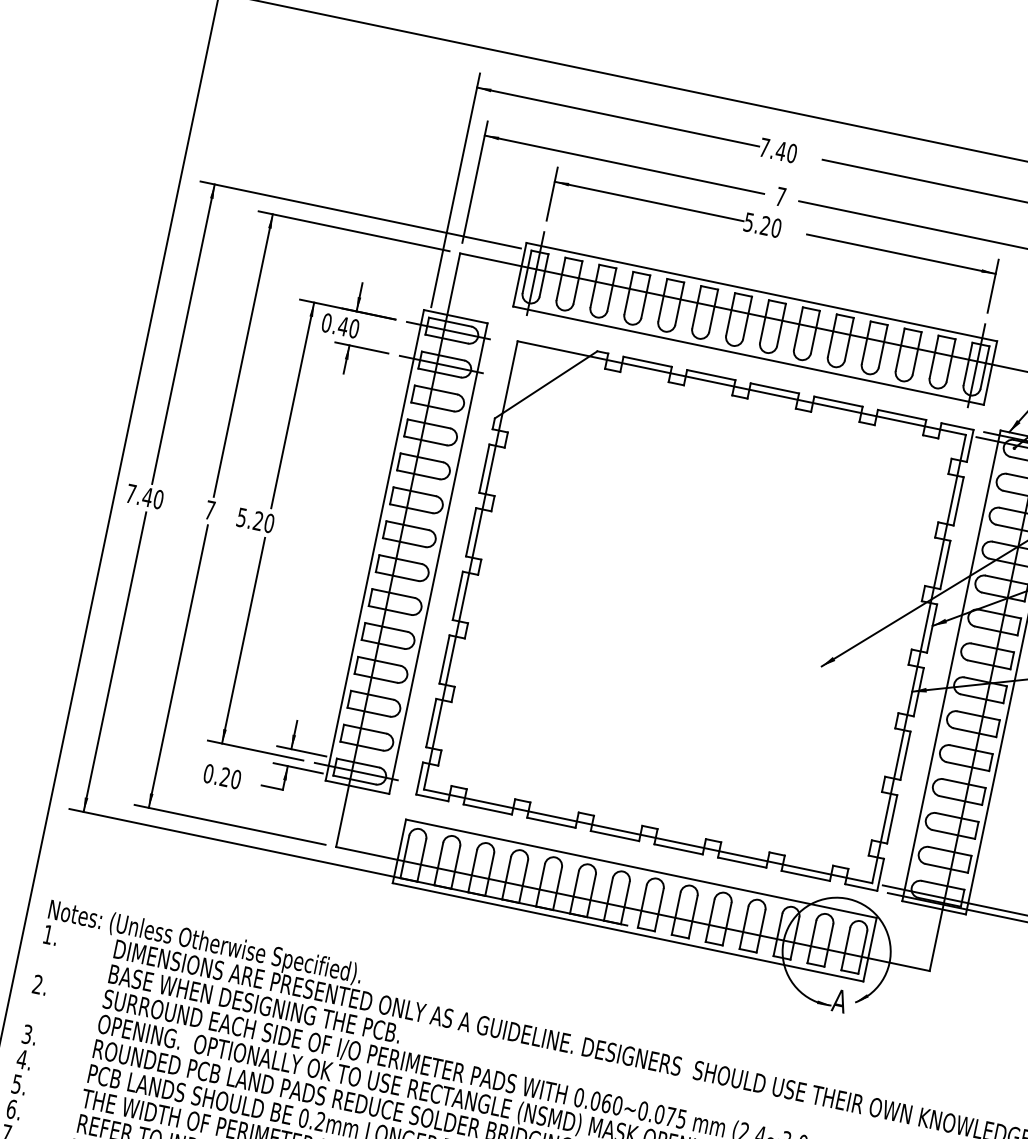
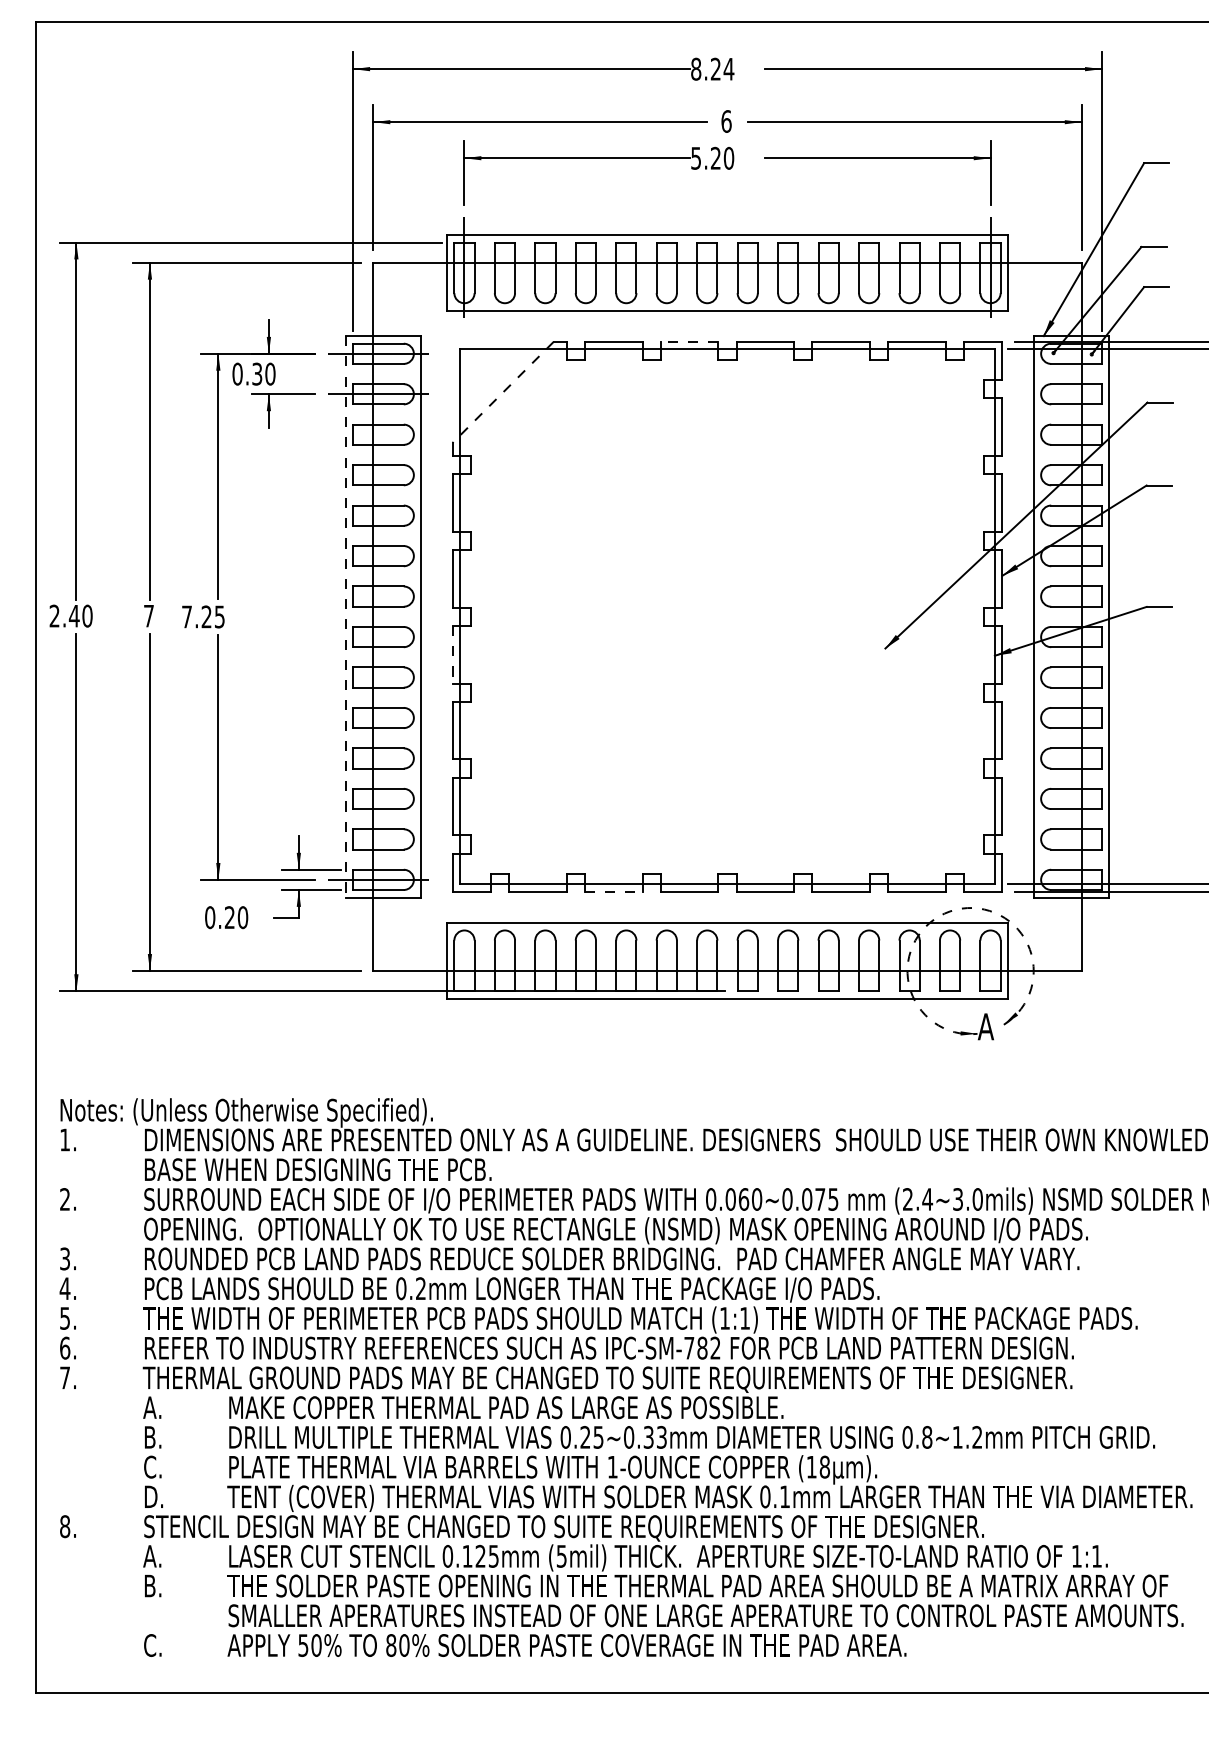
text: (778, 149) -> (712, 68), 7.40 -> 8.24
text: (780, 196) -> (726, 121), 7 -> 6
text: (342, 325) -> (256, 373), 0.40 -> 0.30
line: (711, 374) -> (689, 341), solid -> dashed
line: (546, 384) -> (503, 392), solid -> dashed
text: (131, 493) -> (54, 615), 7.40 -> 2.40
text: (255, 520) -> (203, 616), 5.20 -> 7.25
line: (374, 545) -> (345, 616), solid -> dashed
line: (457, 595) -> (452, 654), solid -> dashed
line: (551, 822) -> (613, 891), solid -> dashed
arc: (830, 898) -> (950, 911), solid -> dashed

